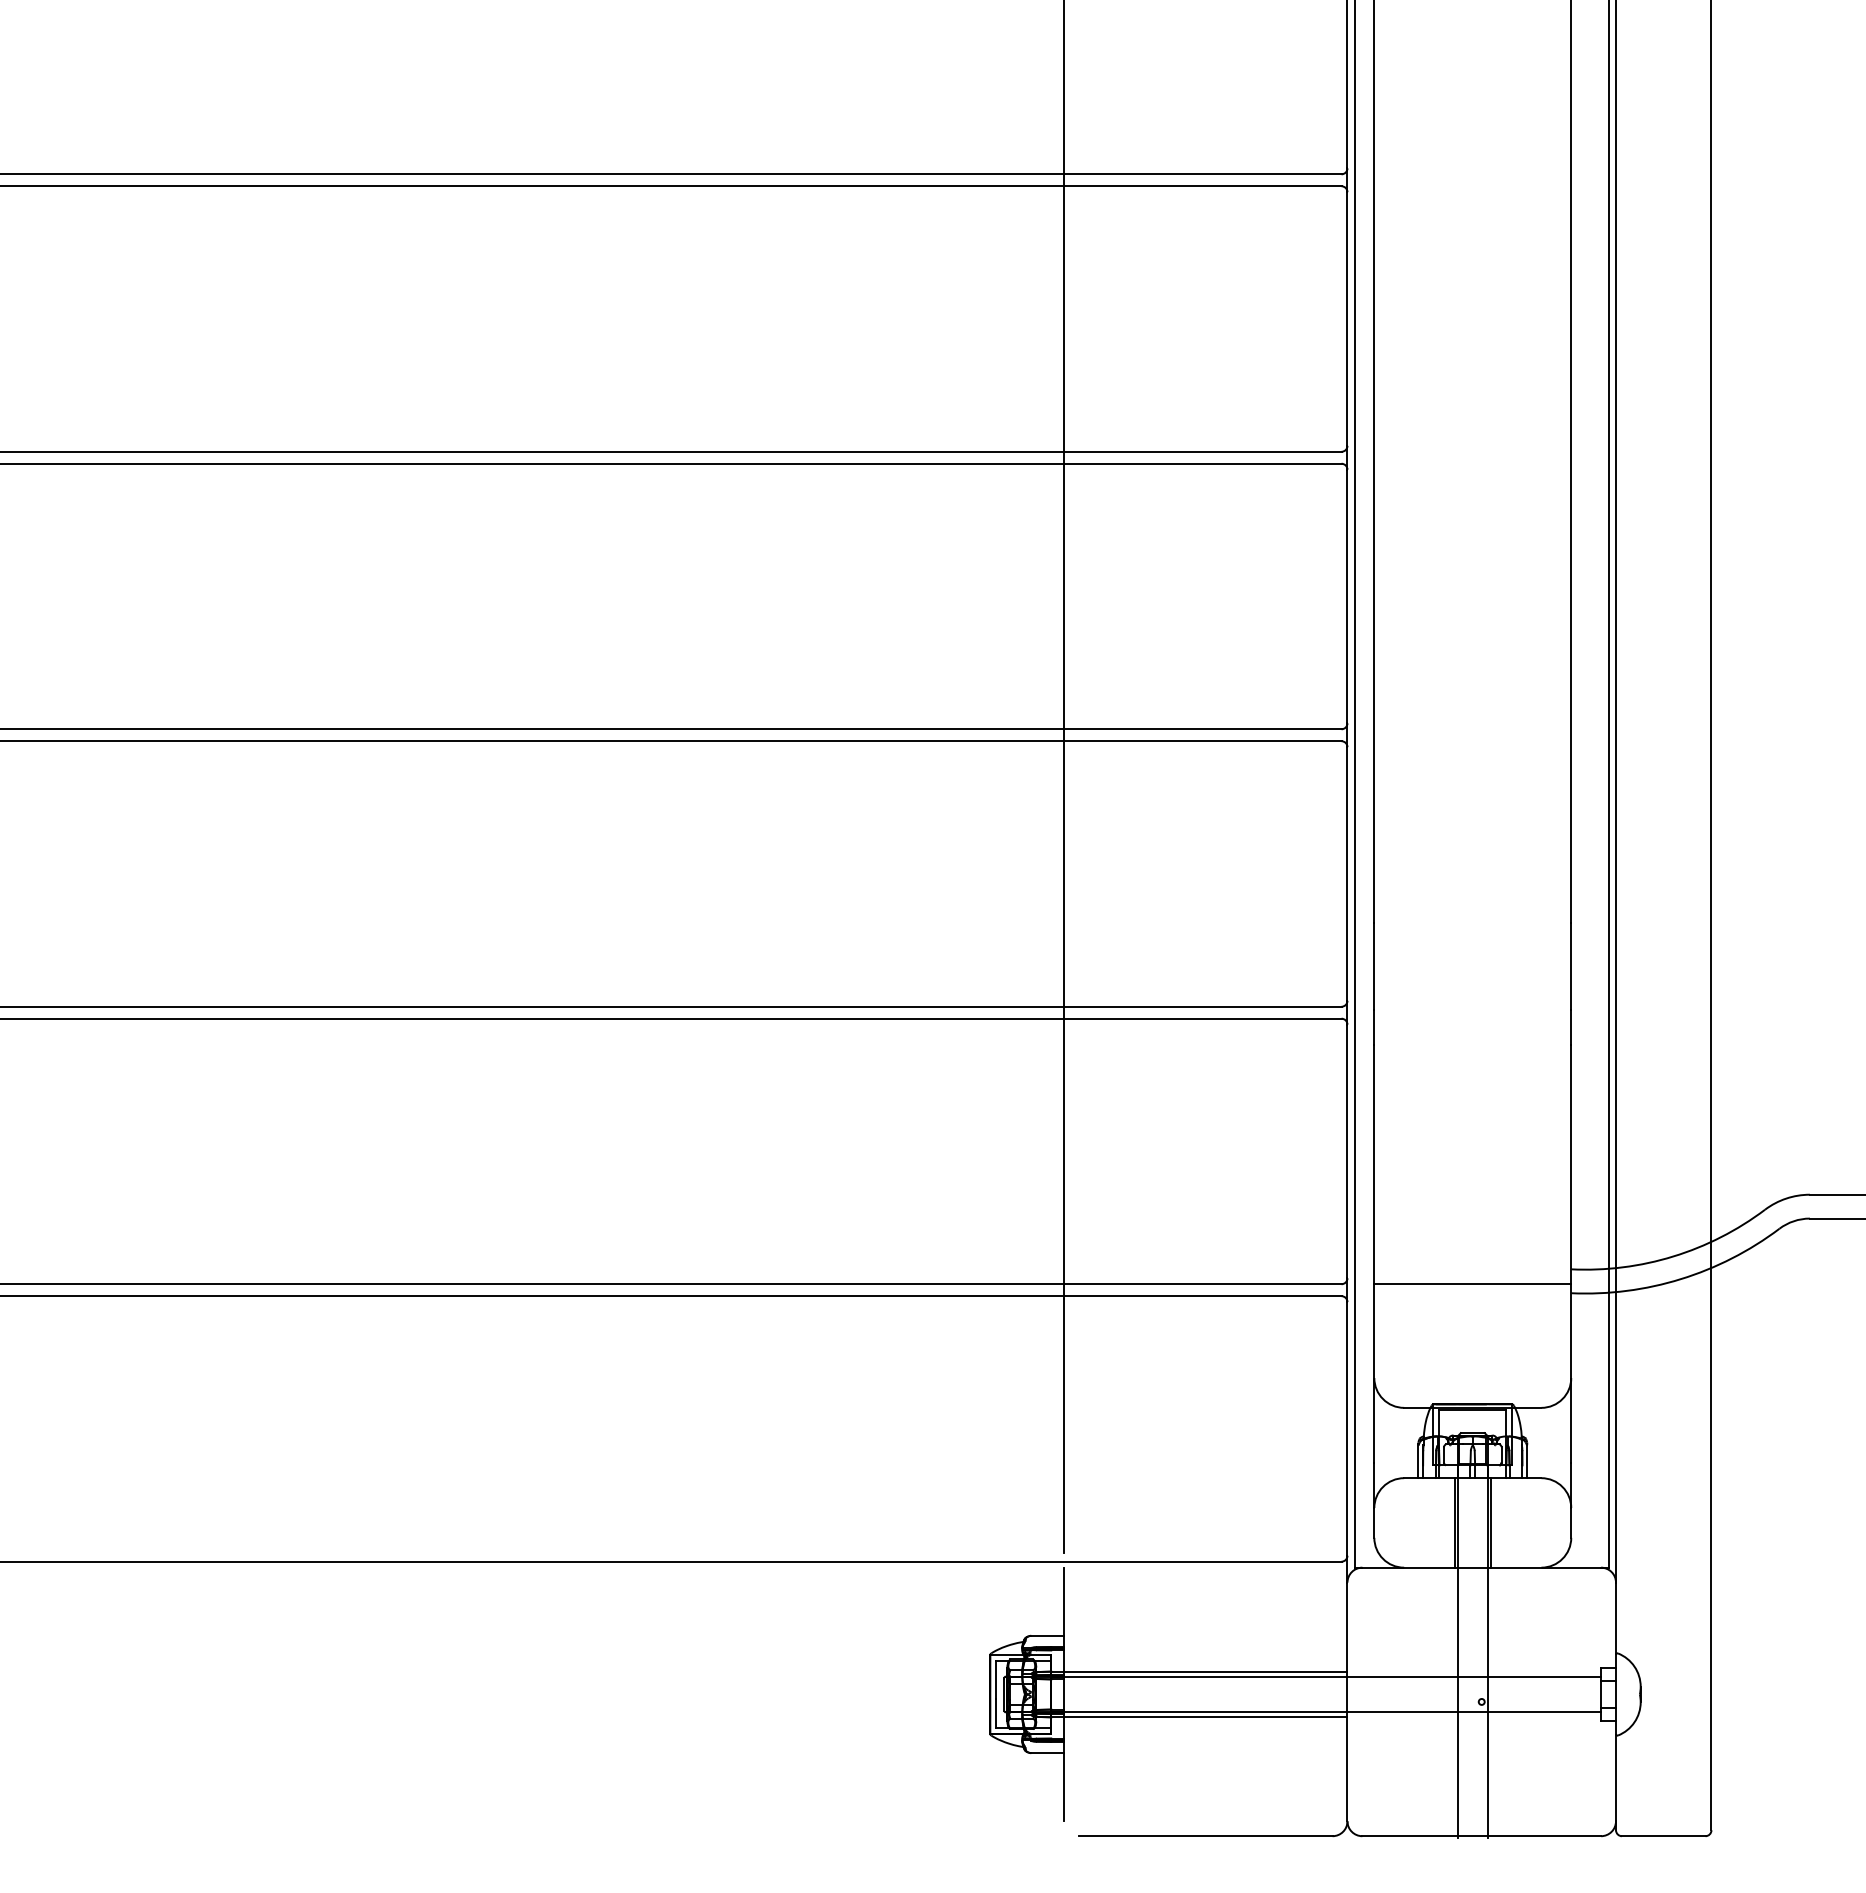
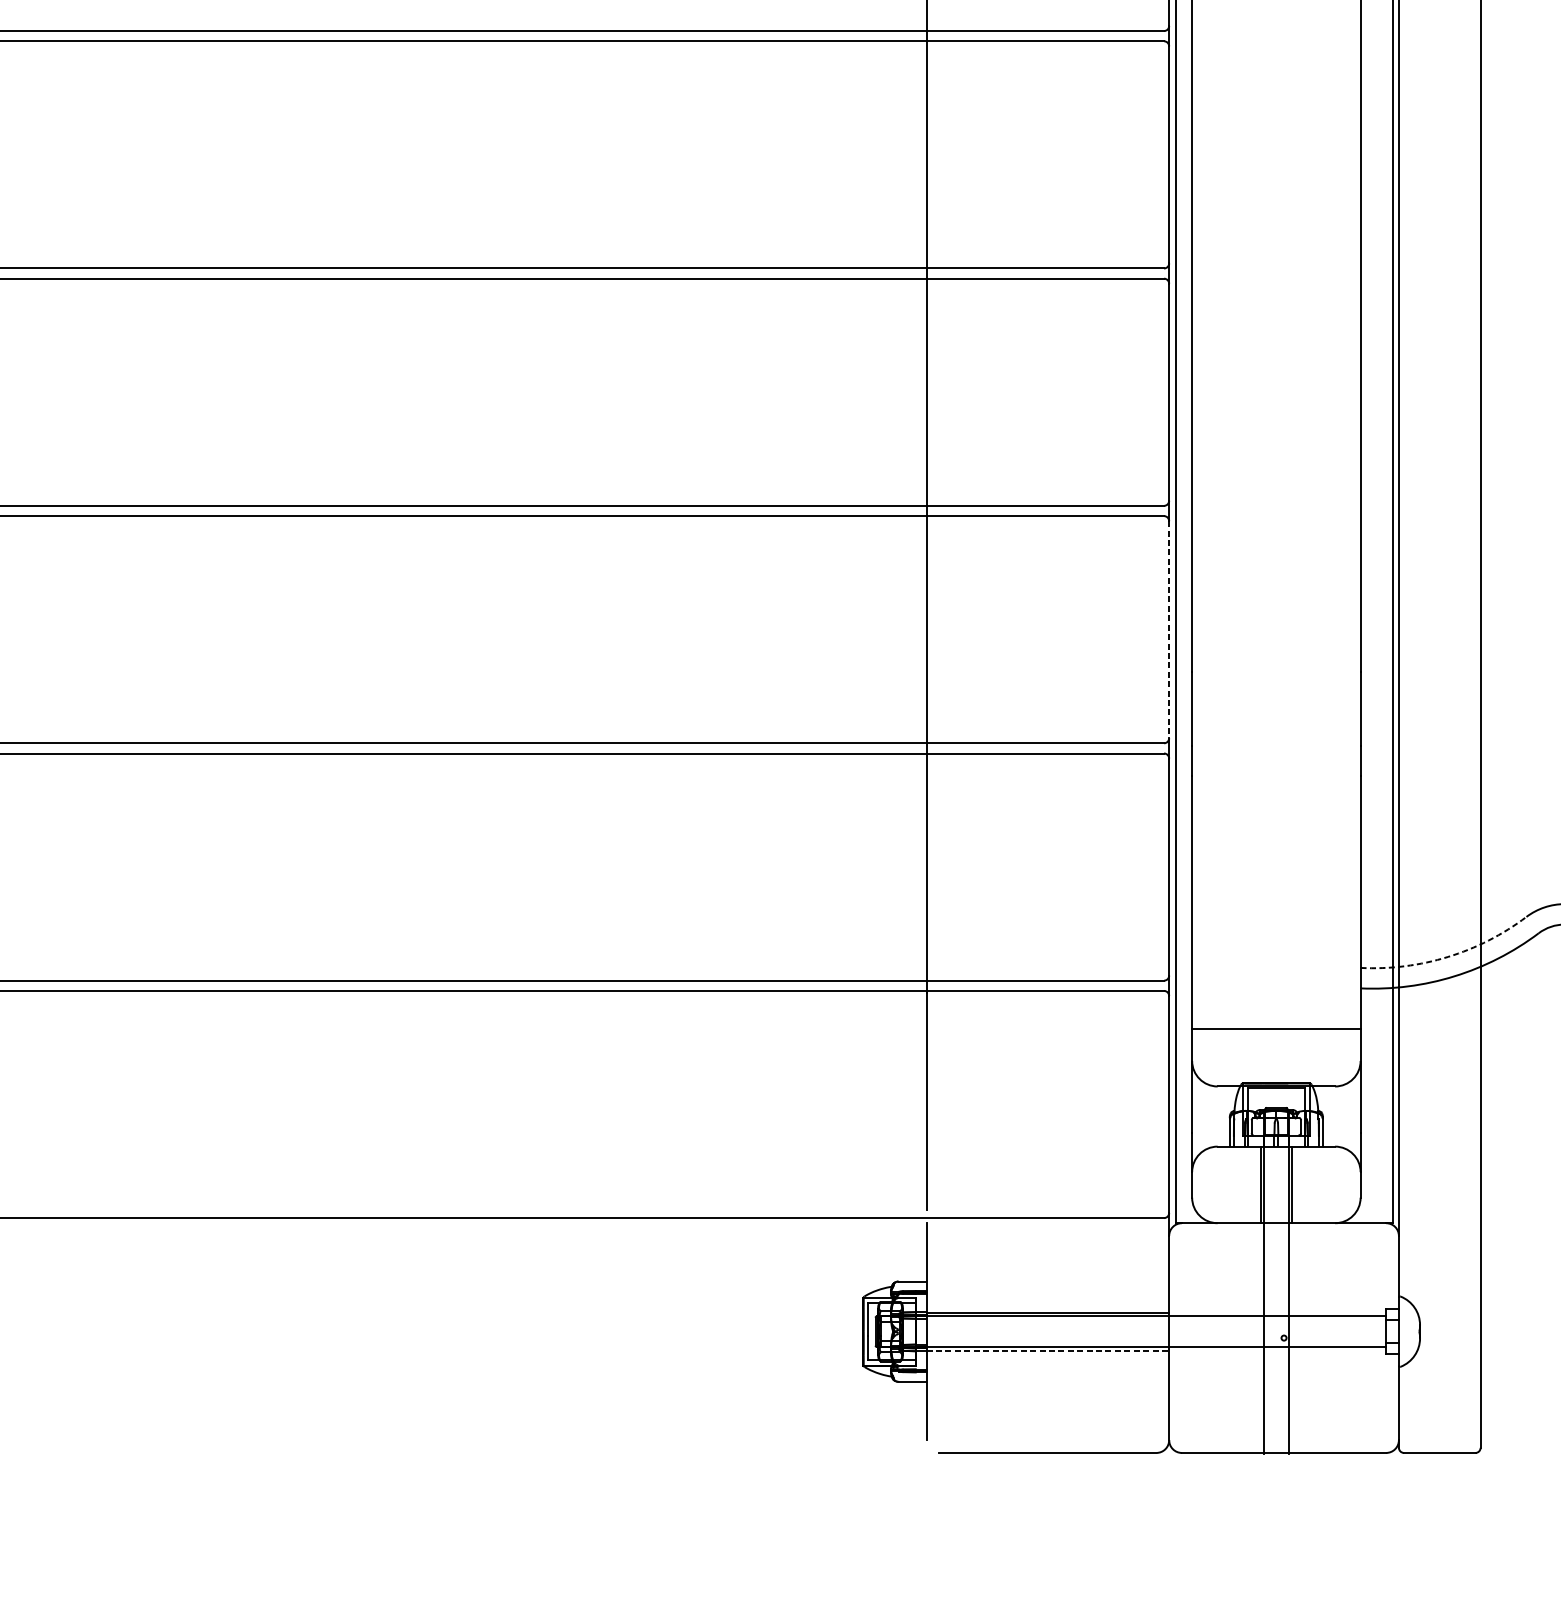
line: (1347, 873) -> (1169, 629), solid -> dashed
arc: (1673, 1256) -> (1448, 956), solid -> dashed
line: (1472, 1284) -> (1276, 1029), moved
line: (1205, 1716) -> (1047, 1350), solid -> dashed

